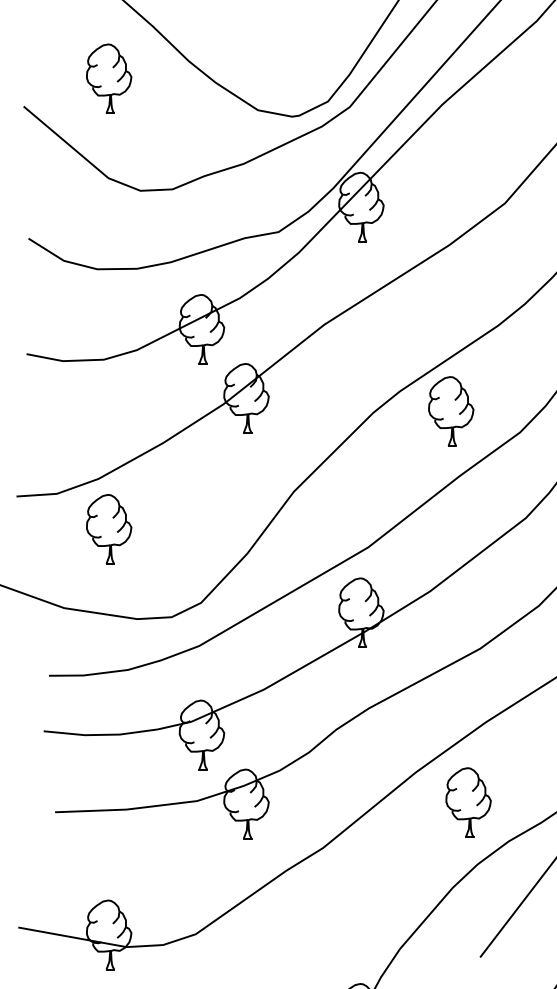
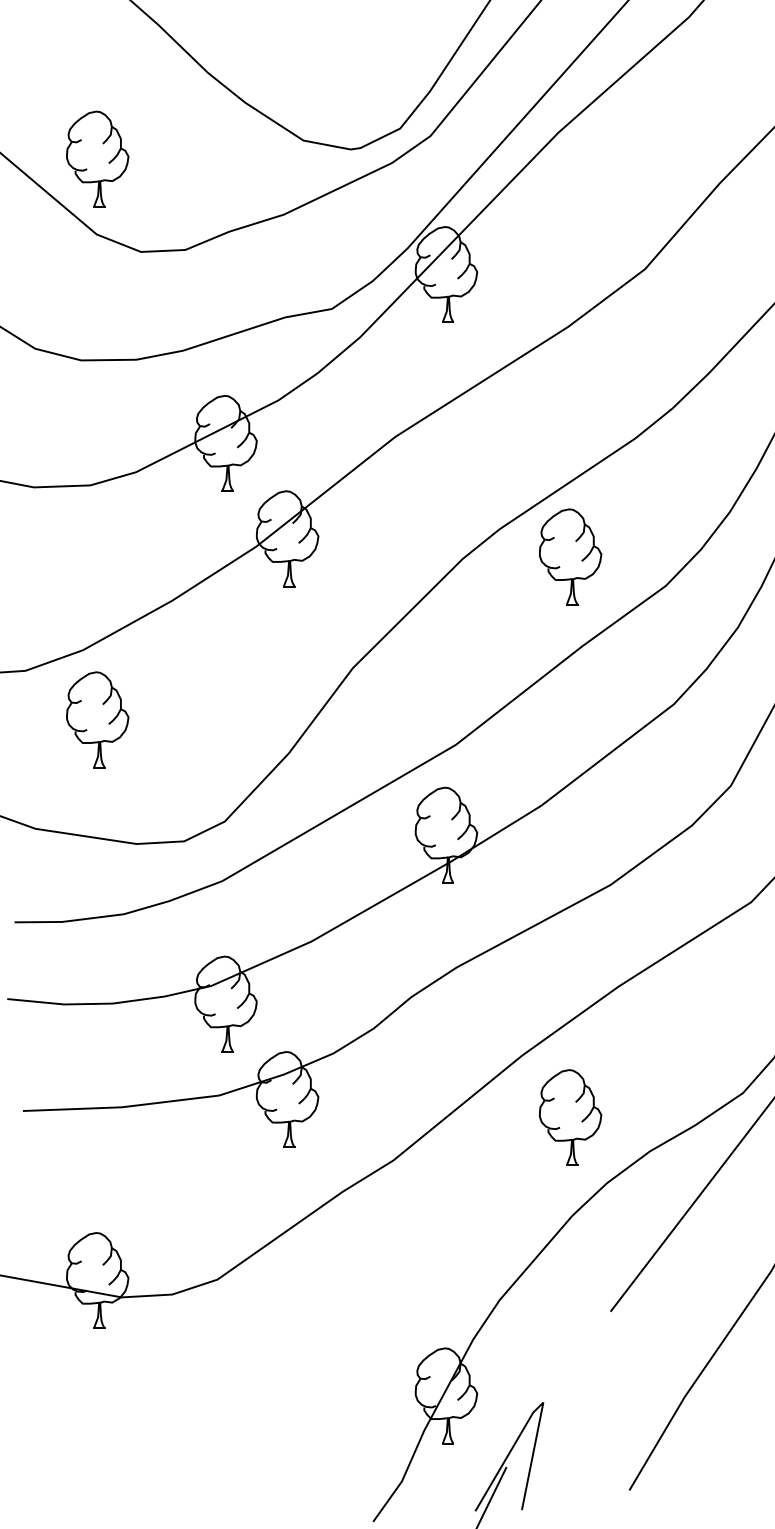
part: (109, 78) -> (97, 158), moved
part: (468, 802) -> (570, 1117), moved

